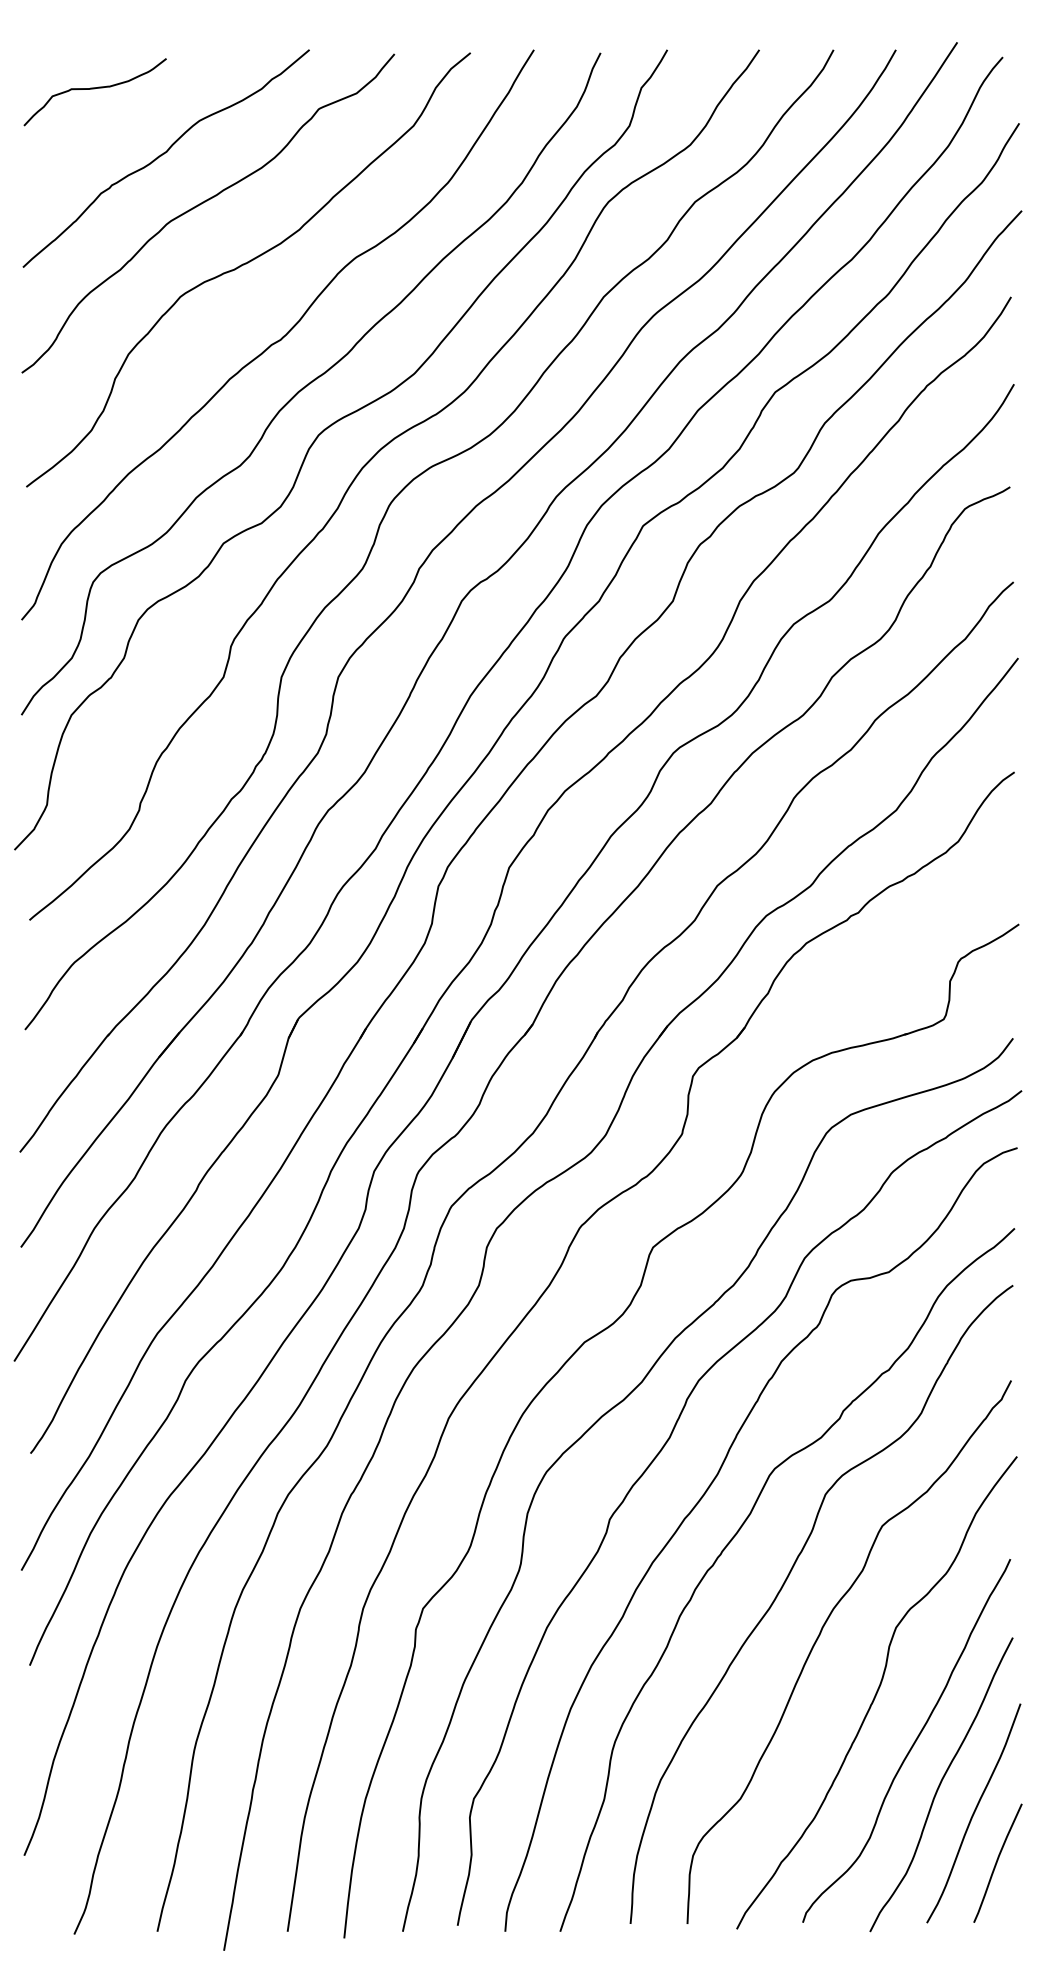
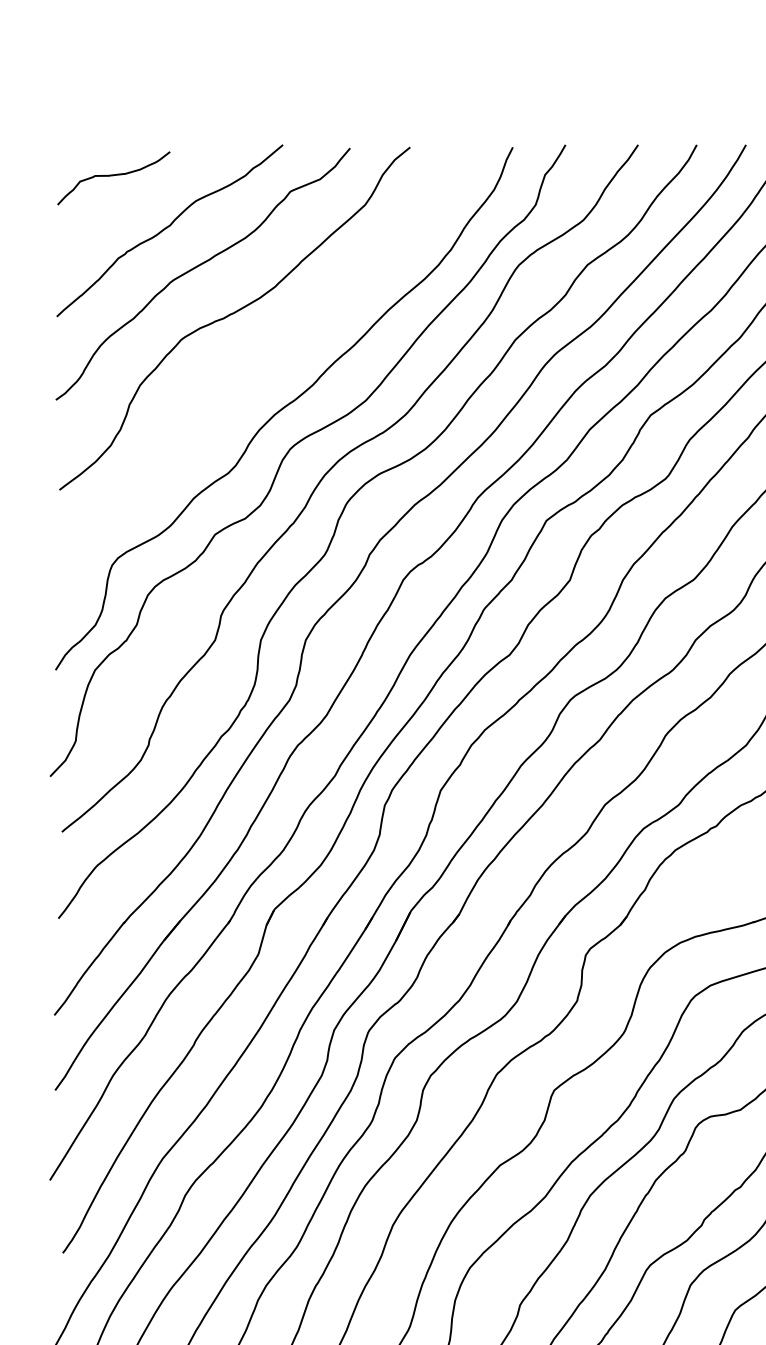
curve: (281, 337) -> (260, 372), removed

